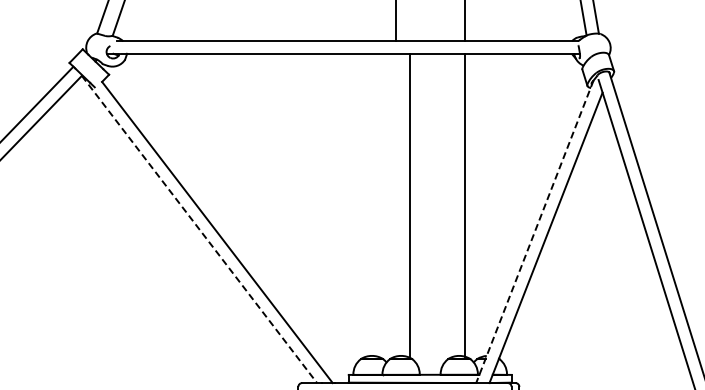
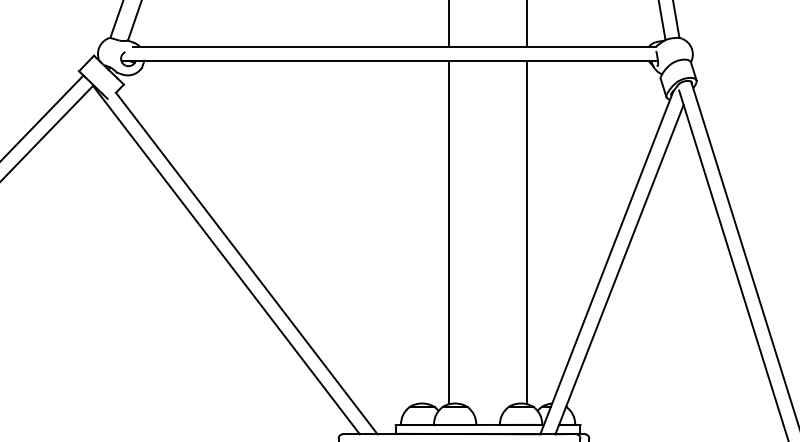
line: (409, 204) -> (448, 231), moved
line: (199, 229) -> (226, 260), dashed -> solid
line: (534, 232) -> (606, 263), dashed -> solid

